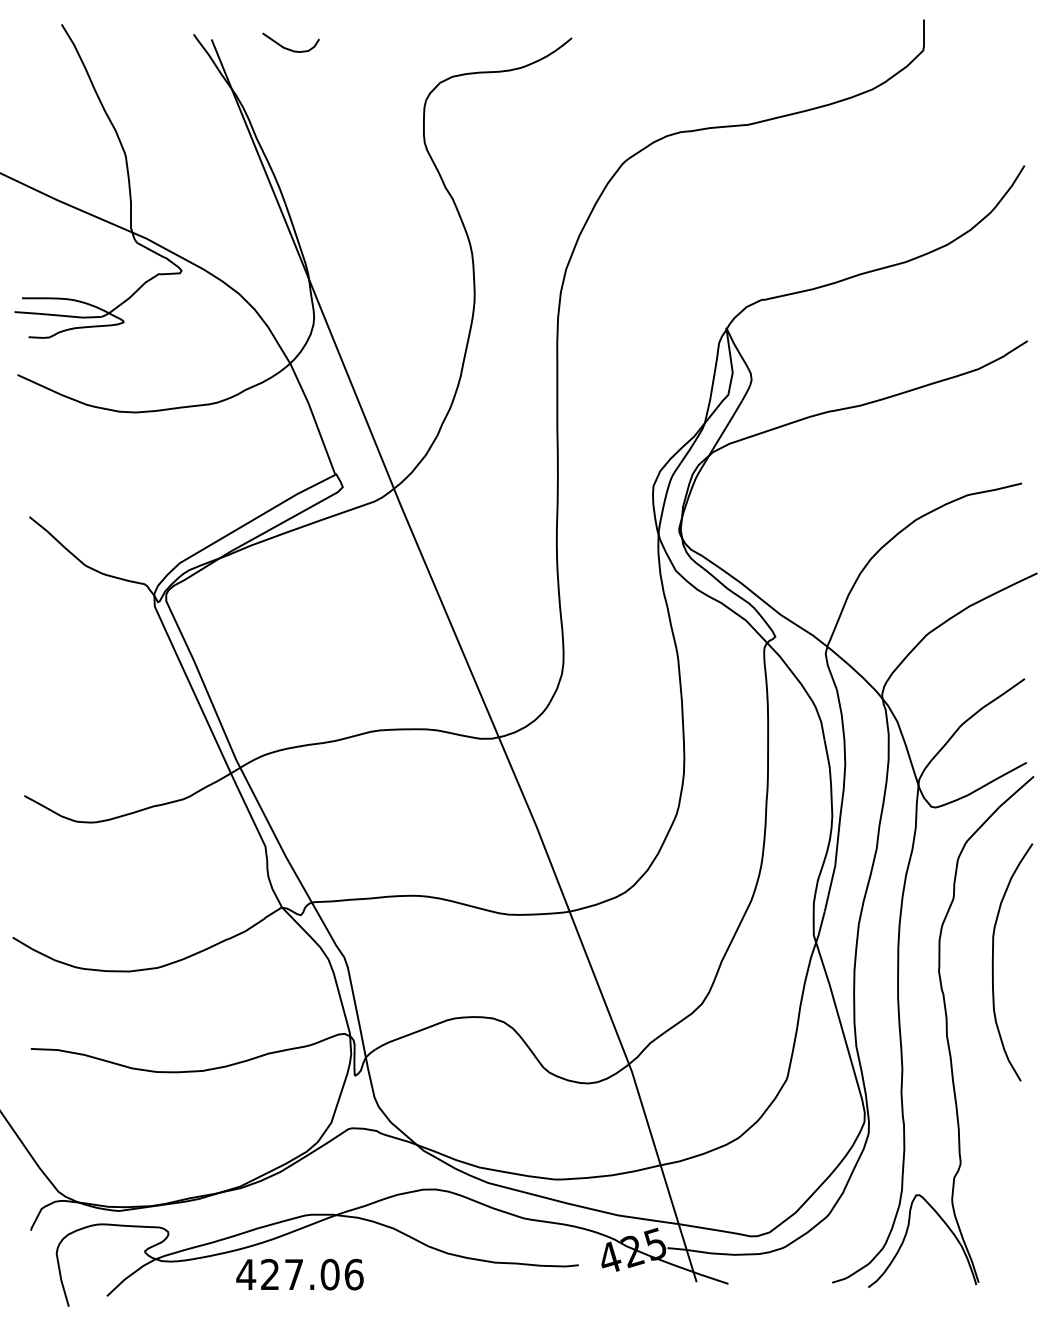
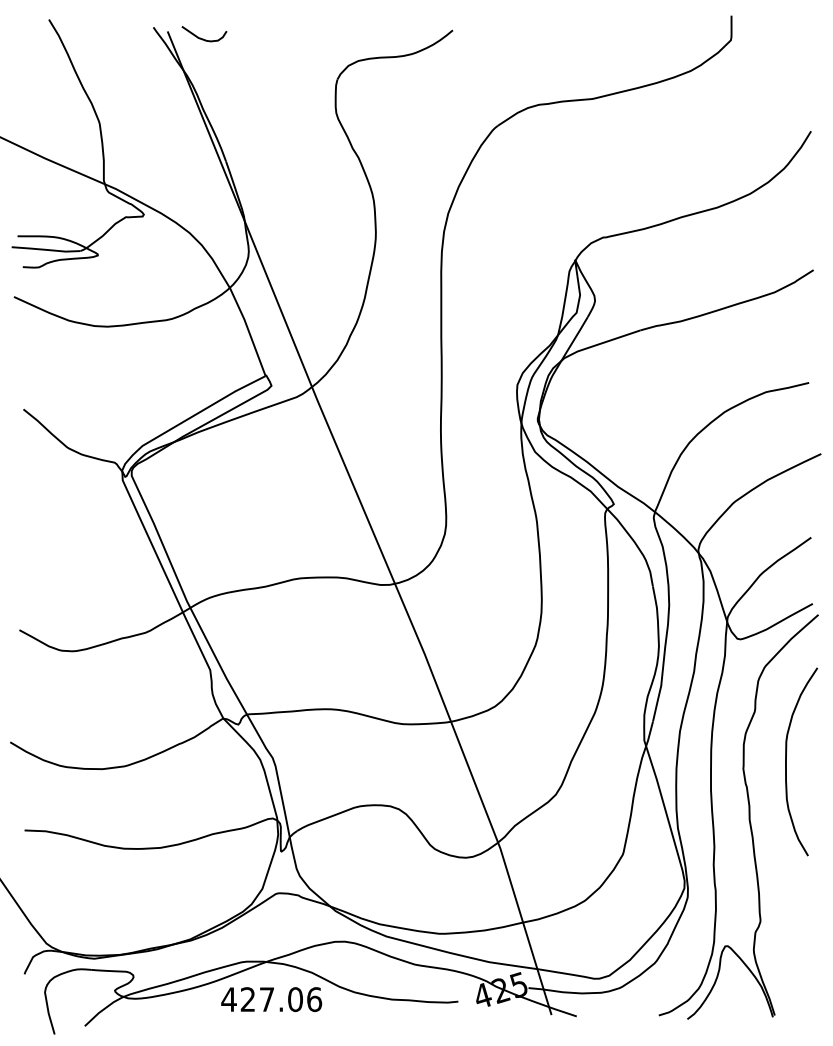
curve: (289, 48) -> (203, 38), moved
text: (299, 1274) -> (271, 999), moved

